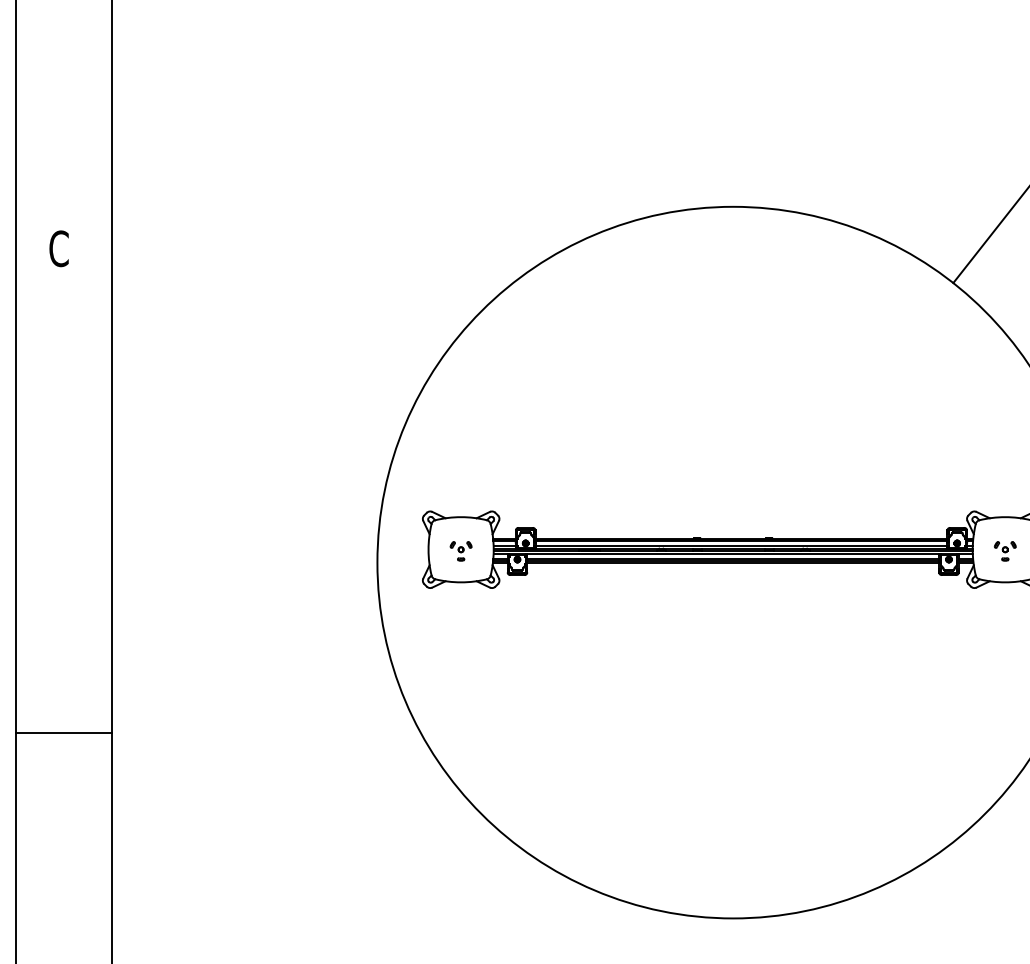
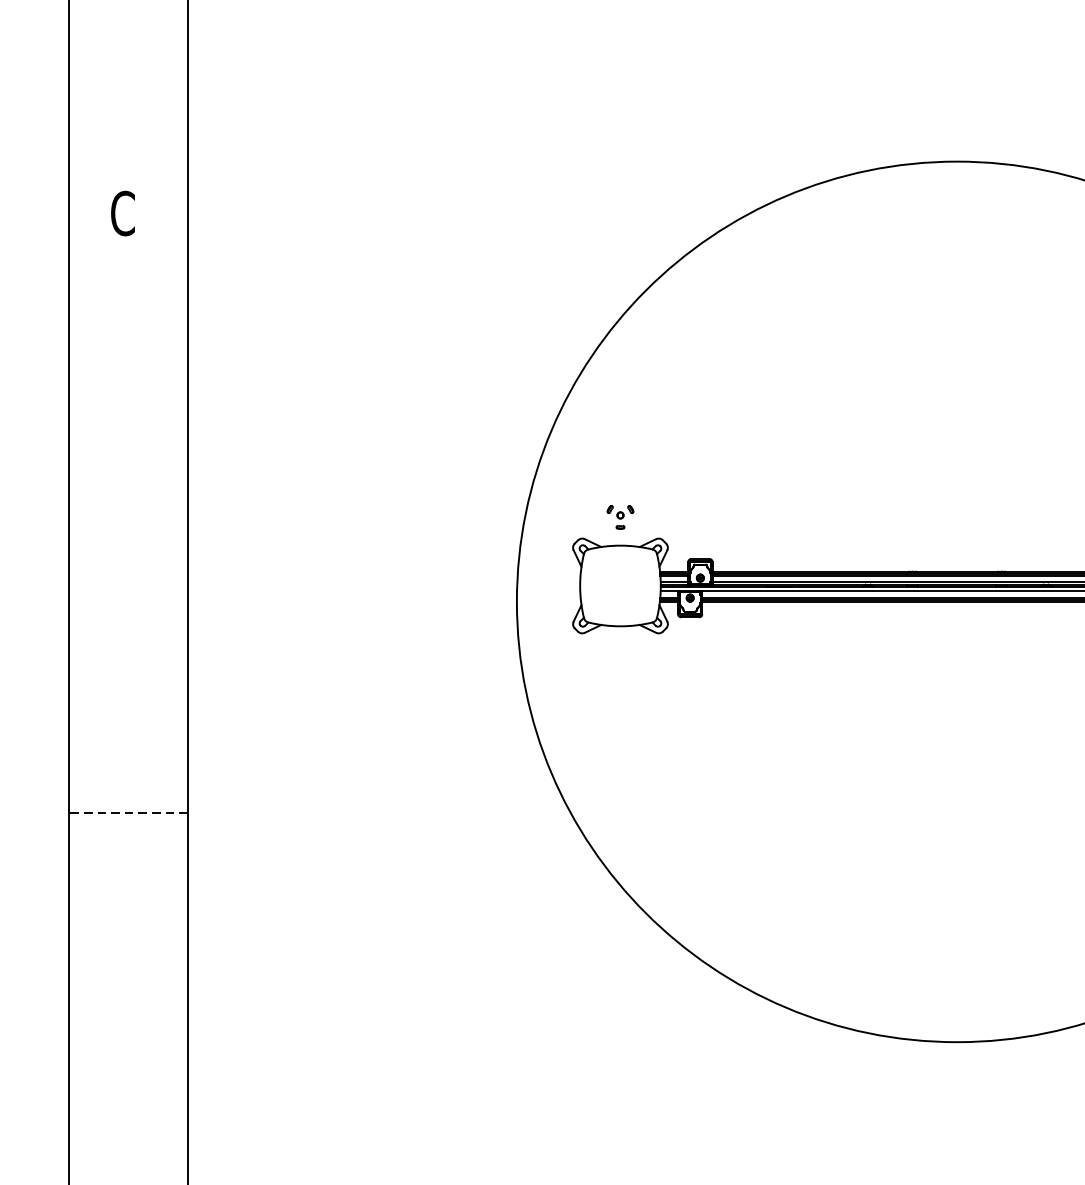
part: (460, 551) -> (619, 517), moved
line: (63, 732) -> (128, 812), solid -> dashed

